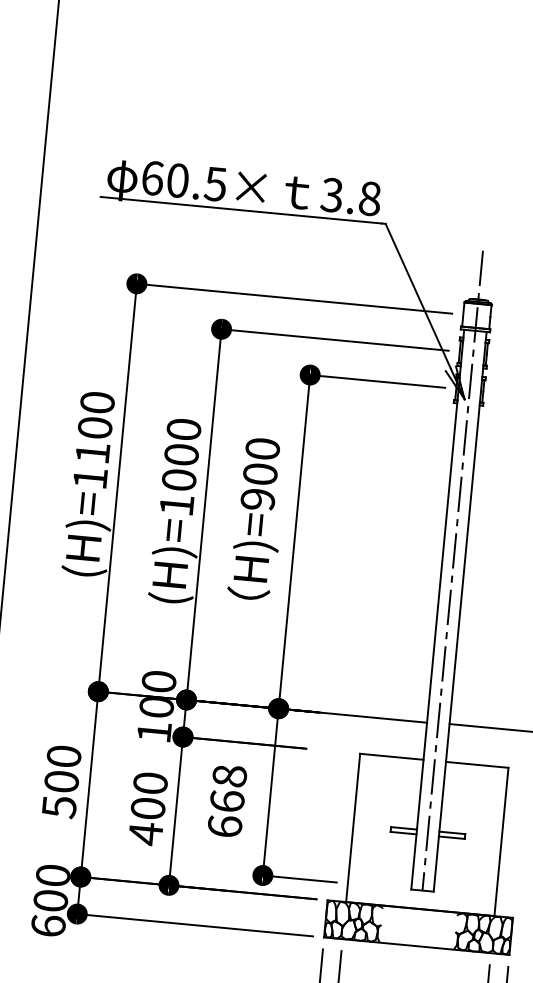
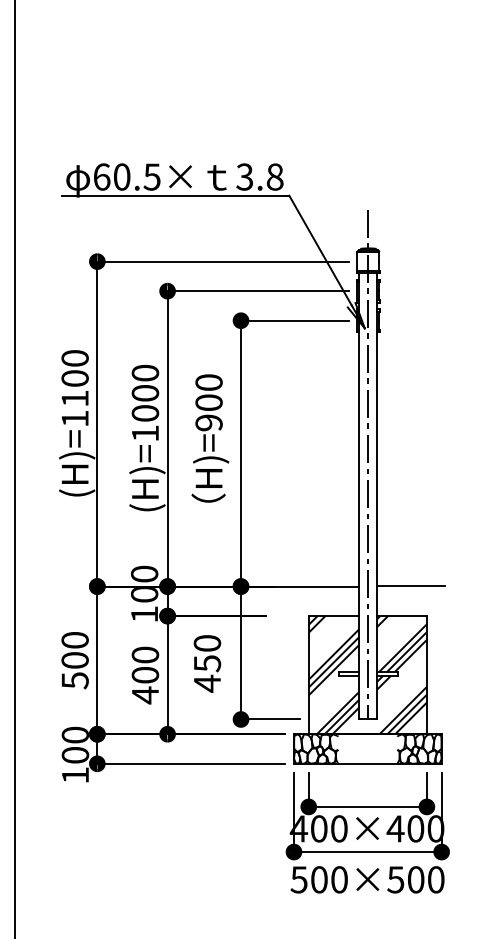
text: (227, 801) -> (207, 663), 668 -> 450
hatch: (426, 835) -> (367, 675), added
text: (48, 926) -> (75, 775), 600 -> 100

